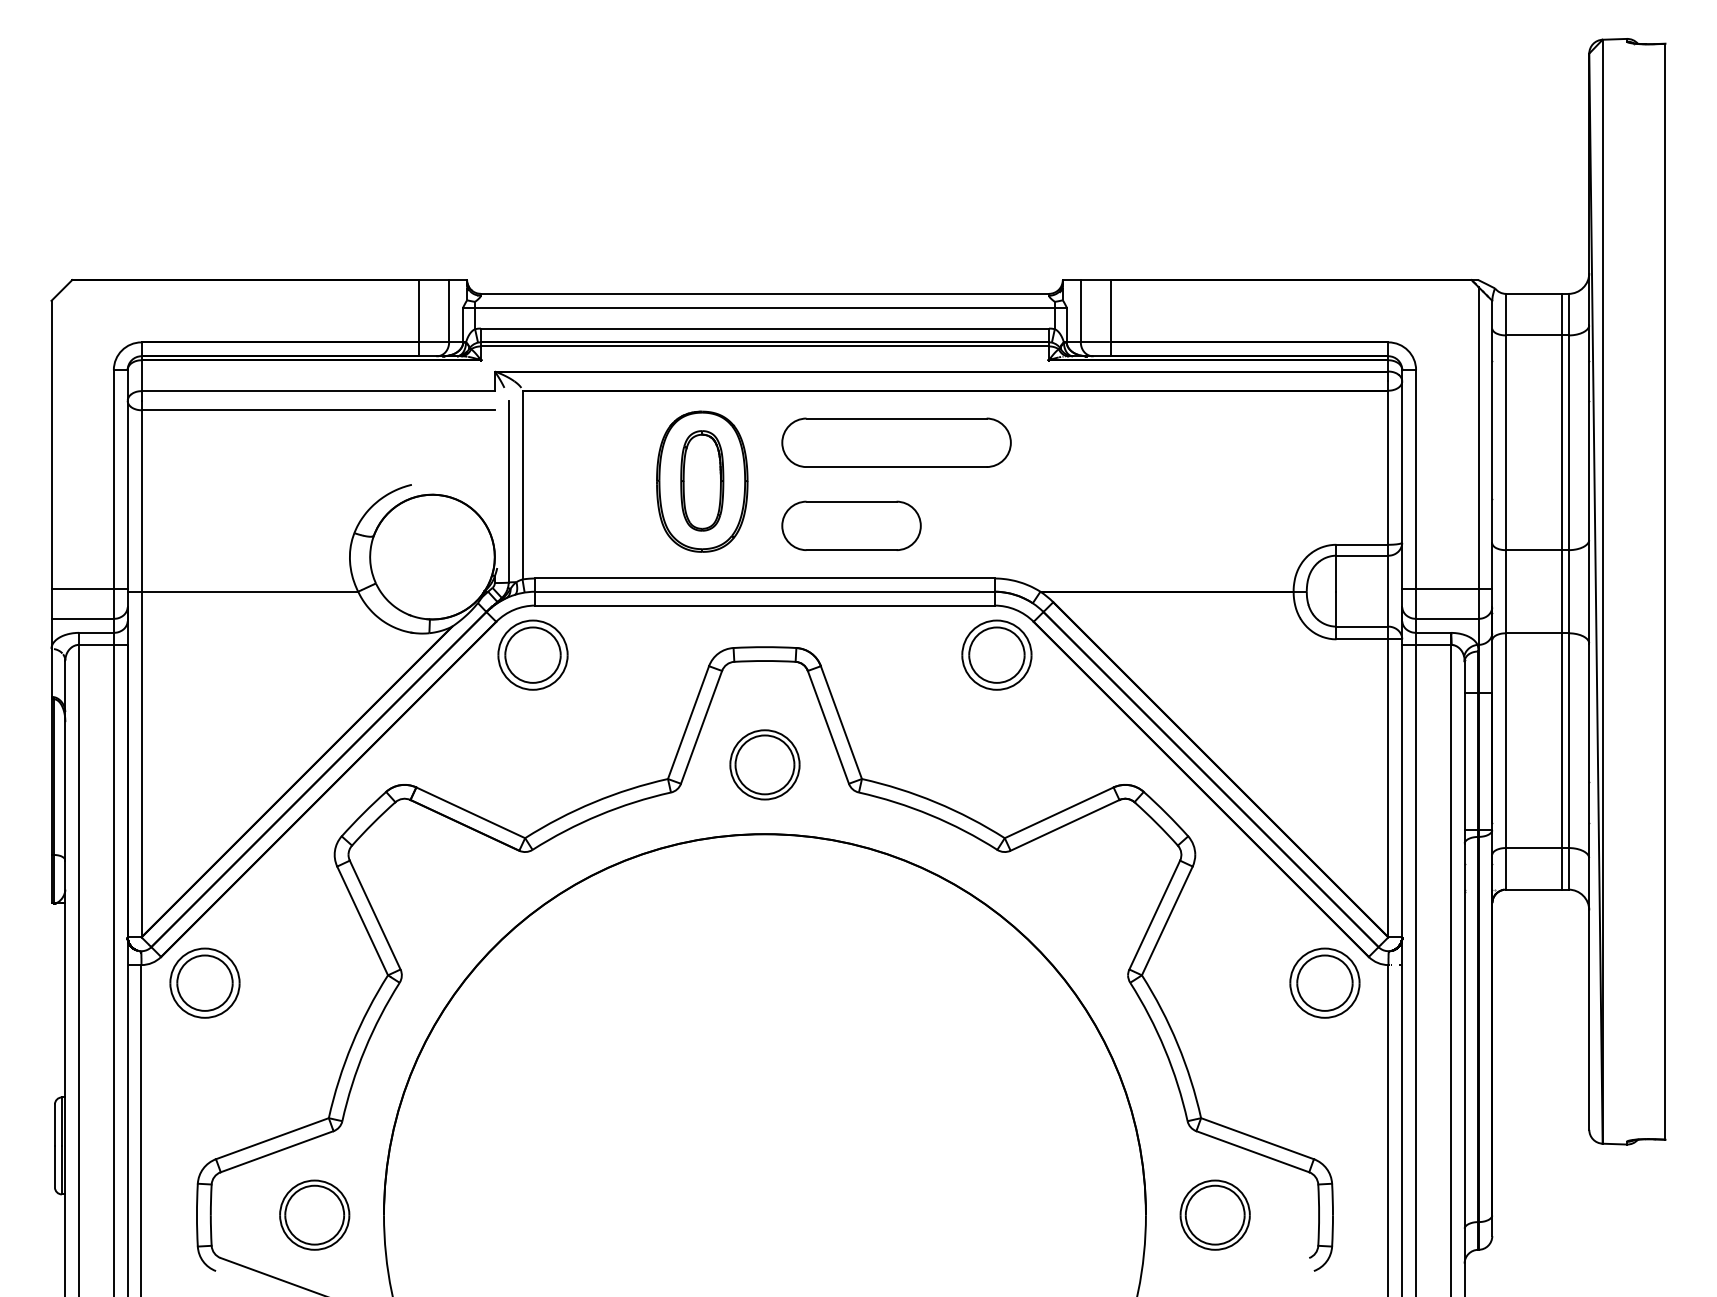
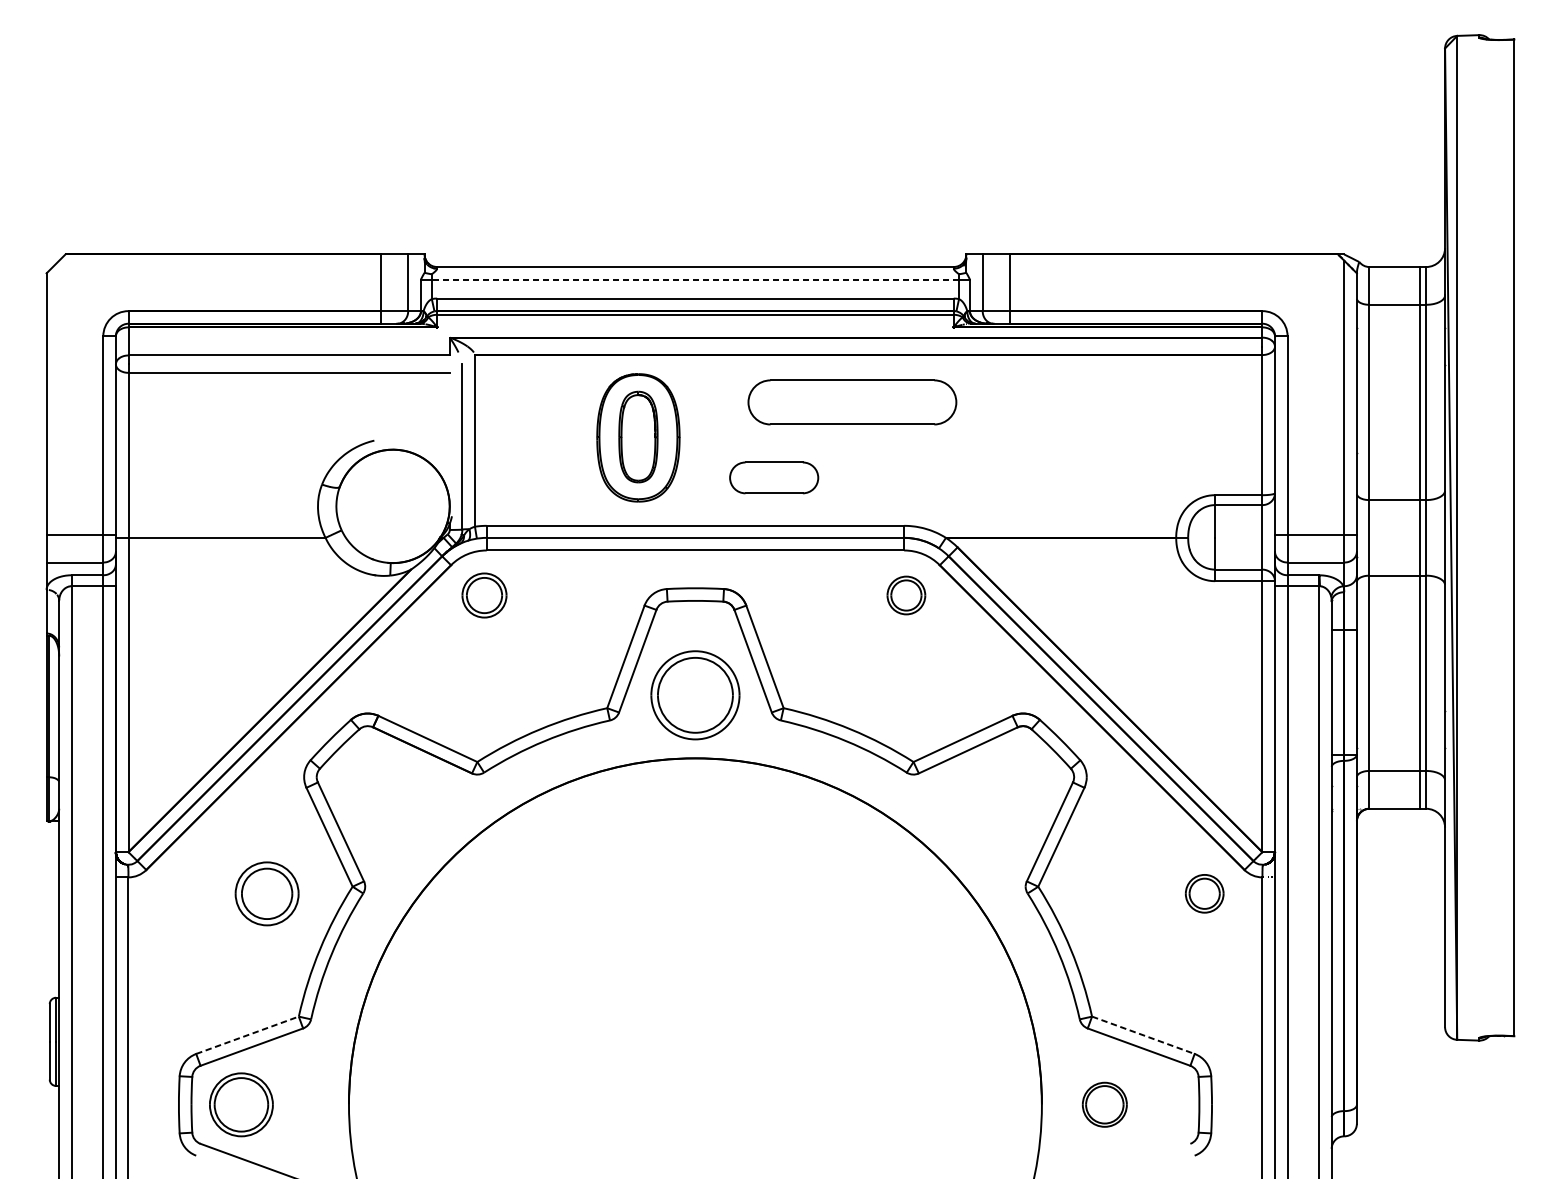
line: (764, 307) -> (695, 279), solid -> dashed
part: (896, 442) -> (852, 402), moved
part: (851, 525) -> (774, 477), size x0.7
part: (532, 654) -> (484, 594), size x0.7
part: (996, 654) -> (905, 594), size x0.6
part: (764, 764) -> (695, 694), size x1.4
part: (204, 982) -> (266, 893), moved
part: (1324, 982) -> (1204, 893), size x0.6
line: (272, 1138) -> (247, 1035), solid -> dashed
line: (1257, 1138) -> (1143, 1035), solid -> dashed
part: (314, 1214) -> (241, 1104), moved
part: (1214, 1214) -> (1104, 1104), size x0.7

